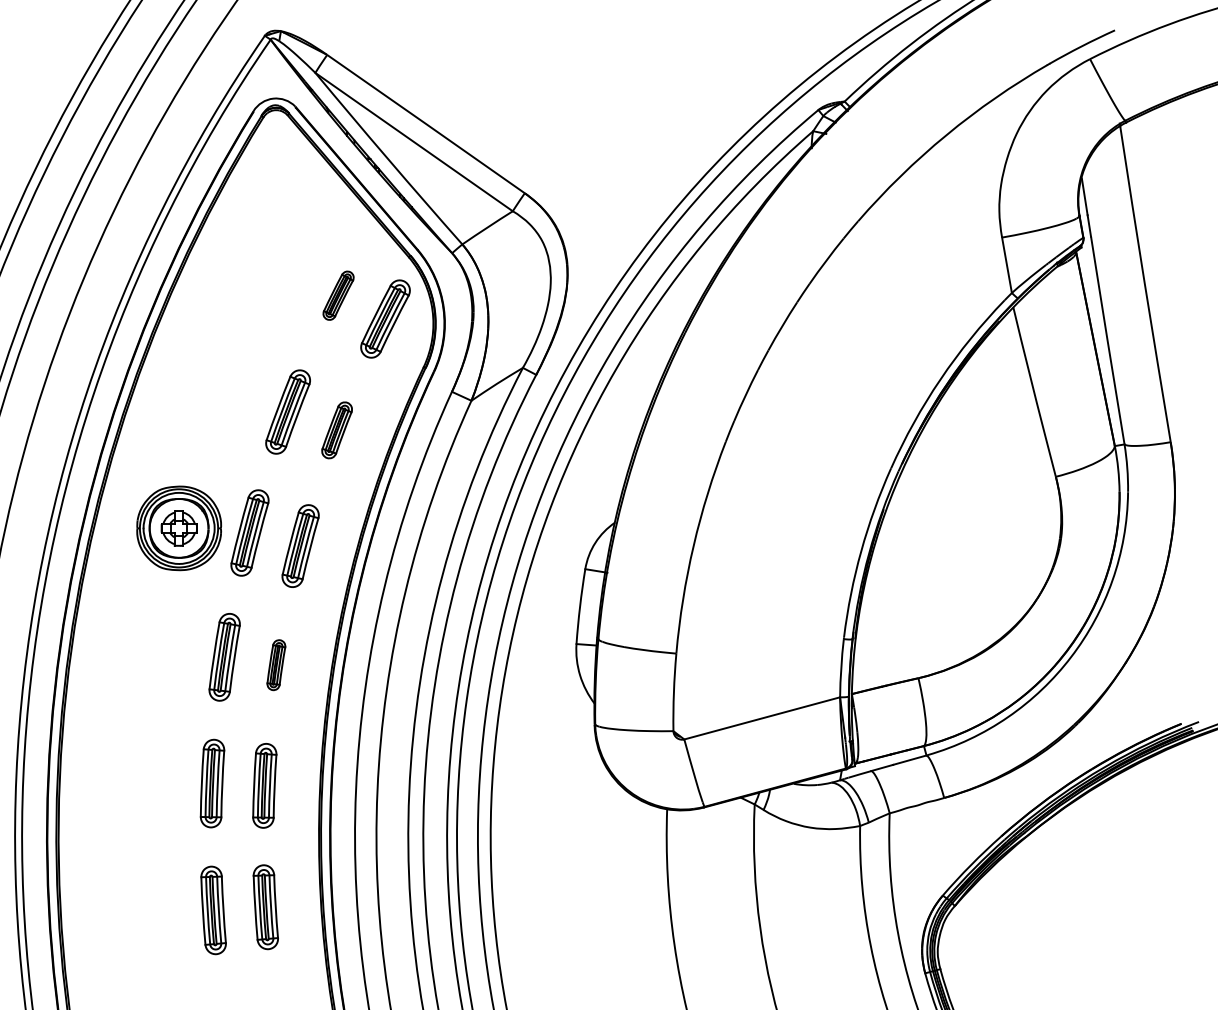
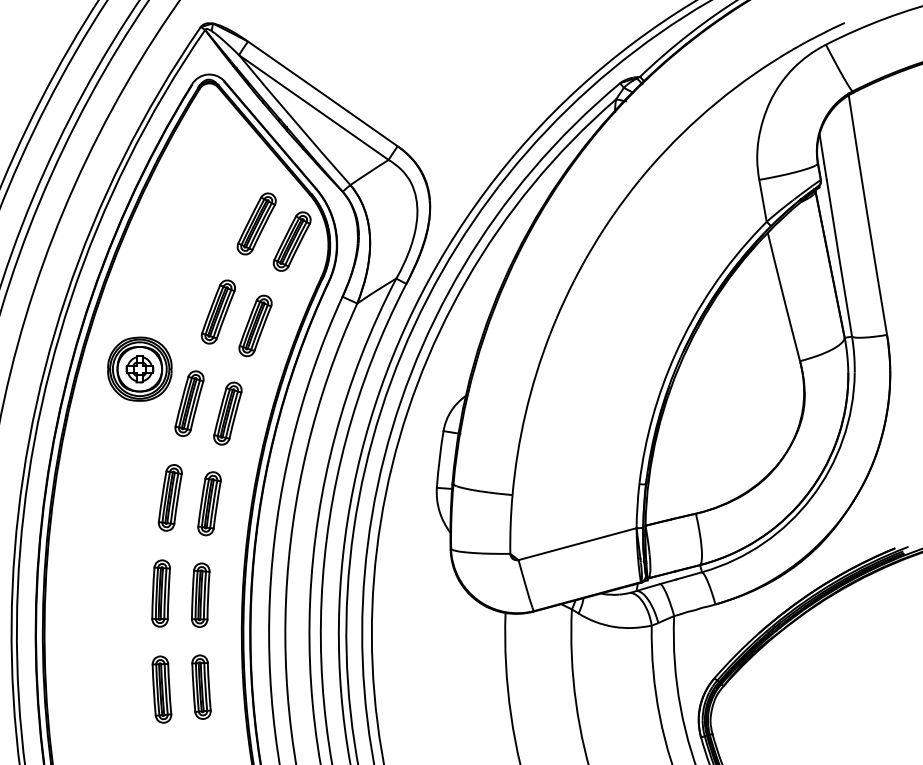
part: (338, 295) -> (256, 223), size x1.67
part: (337, 429) -> (255, 325), size x1.43
part: (178, 527) -> (139, 368), moved
part: (276, 664) -> (209, 503), size x1.67

